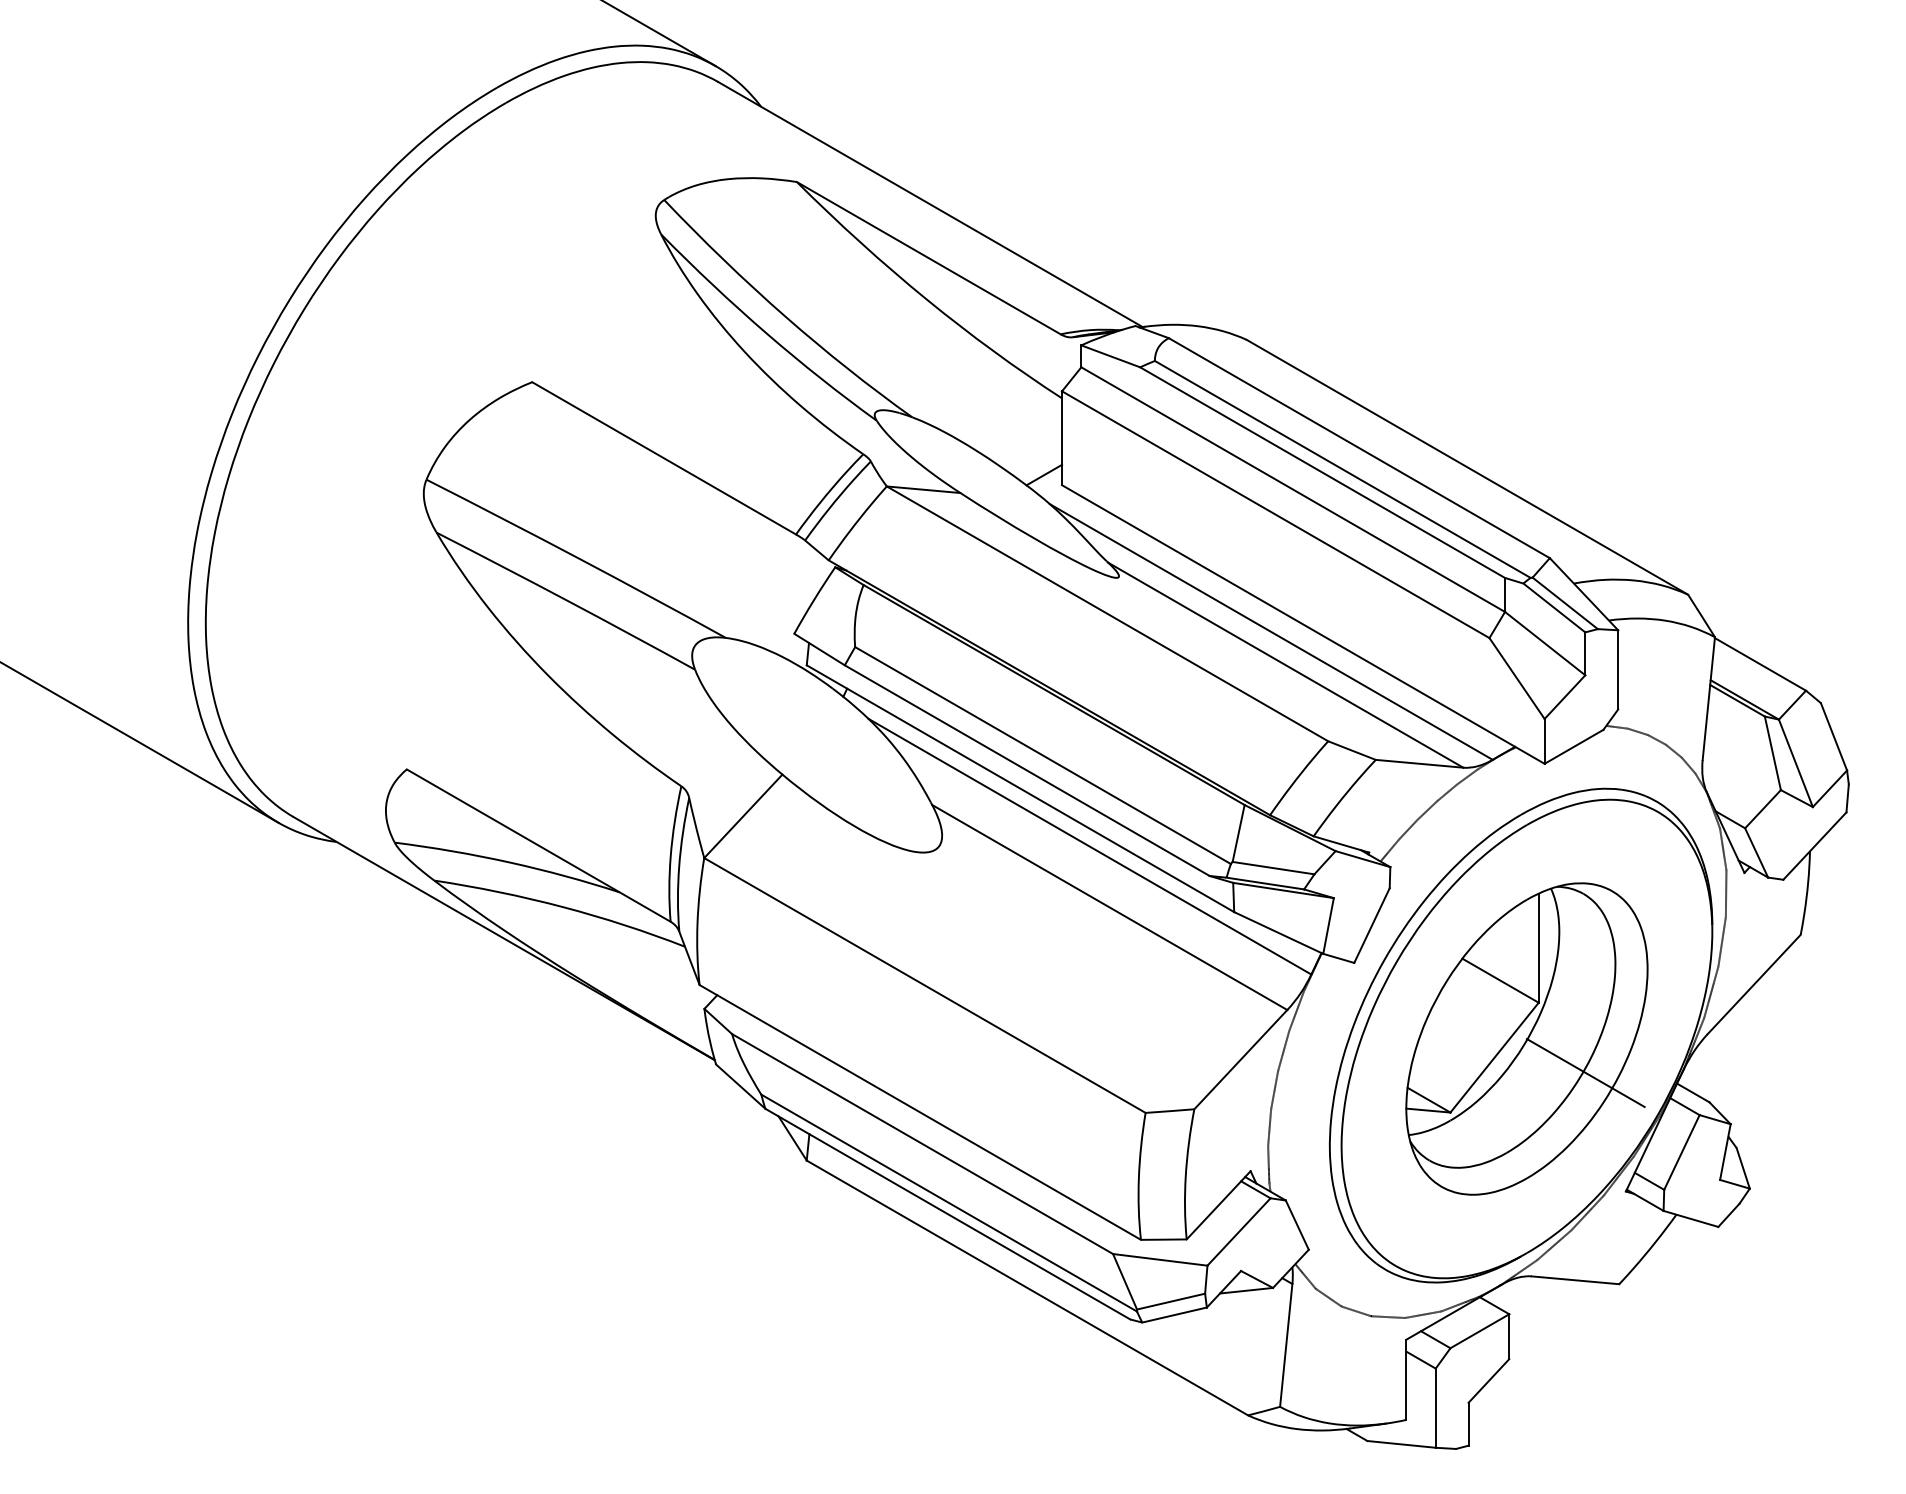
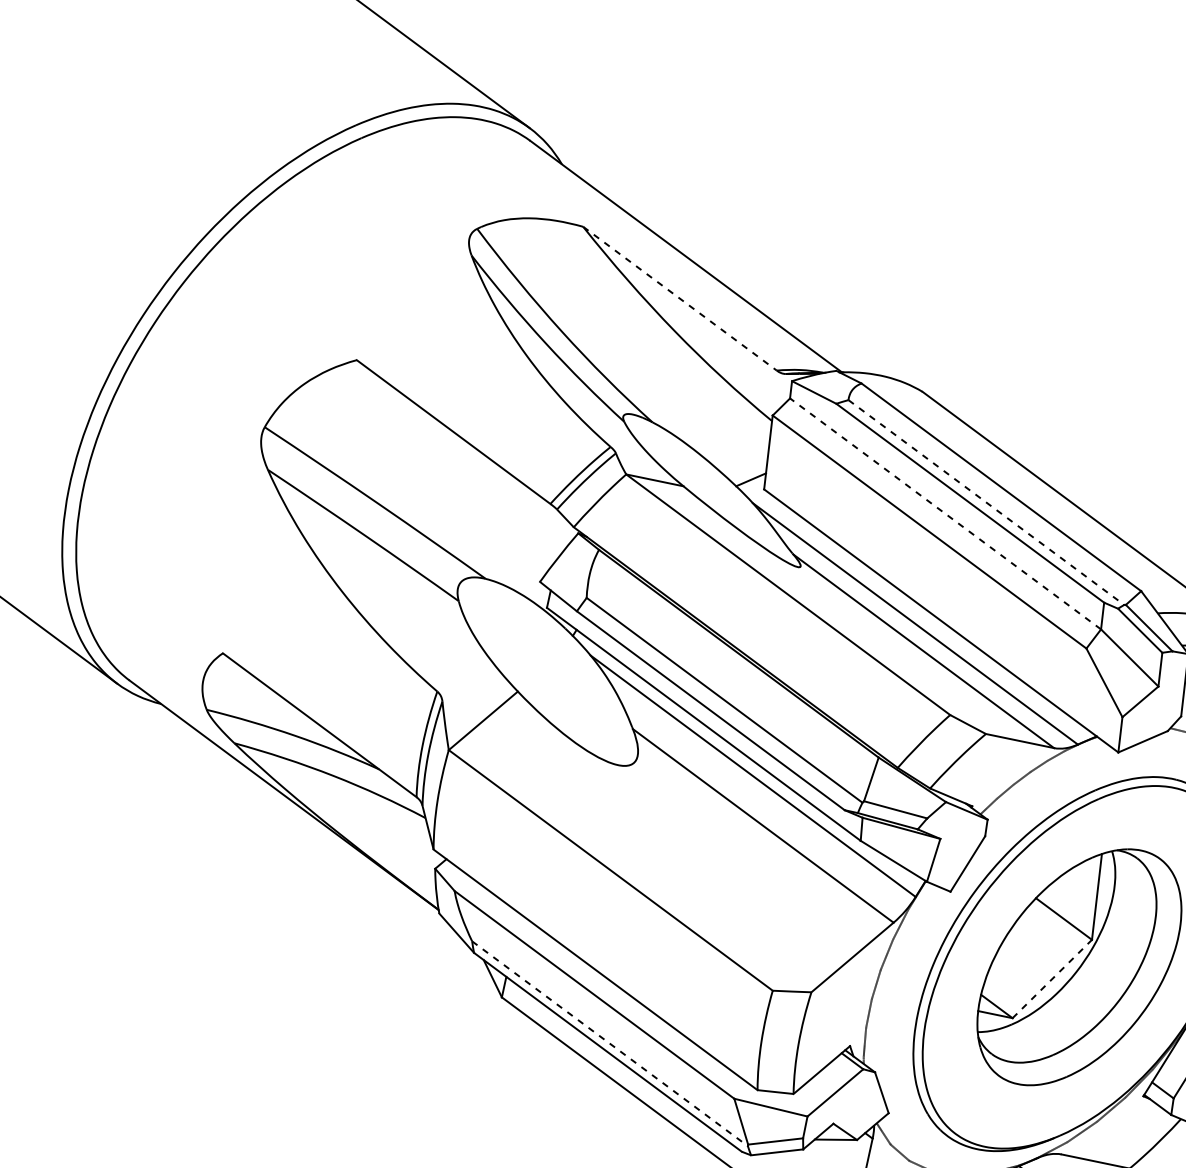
line: (929, 258) -> (680, 299), solid -> dashed
line: (1342, 469) -> (986, 502), solid -> dashed
line: (1293, 489) -> (945, 513), solid -> dashed
line: (1494, 1057) -> (1052, 978), solid -> dashed
line: (1585, 1072) -> (1122, 998), removed
line: (949, 1203) -> (610, 1044), solid -> dashed

